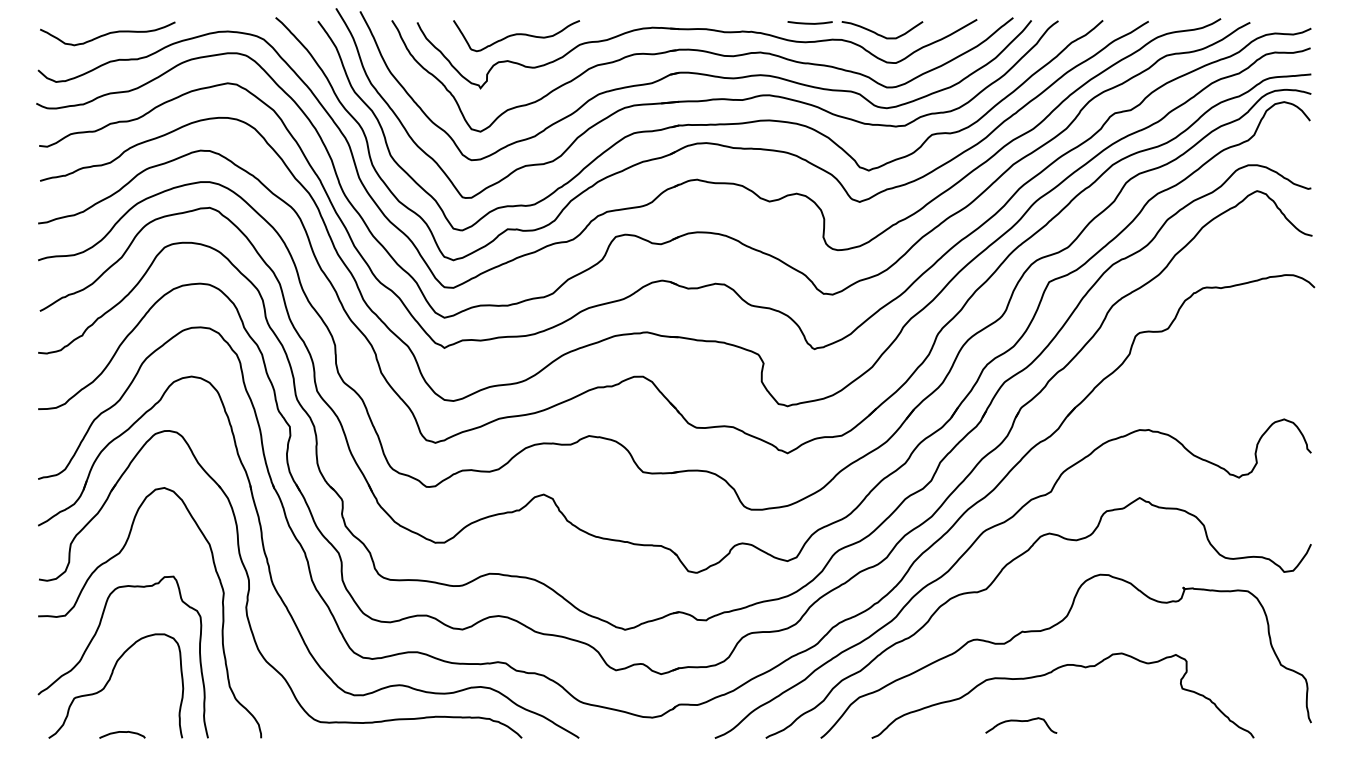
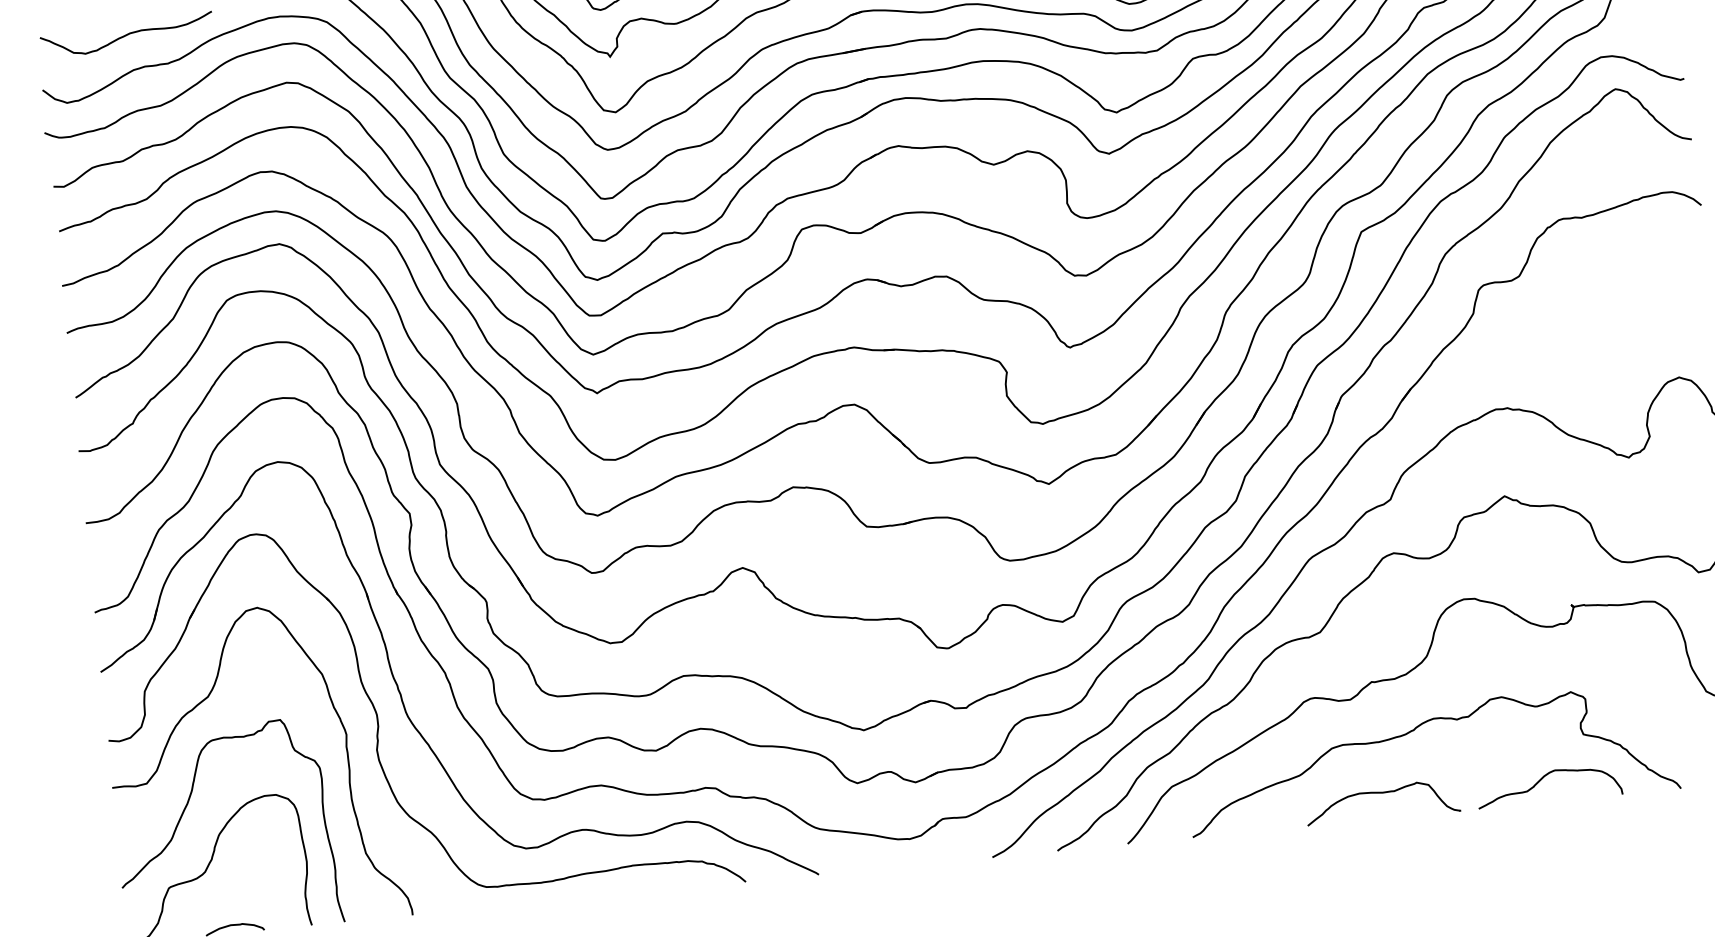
curve: (1147, 720) -> (1542, 779), added
part: (1021, 725) -> (1382, 802), size x1.67

